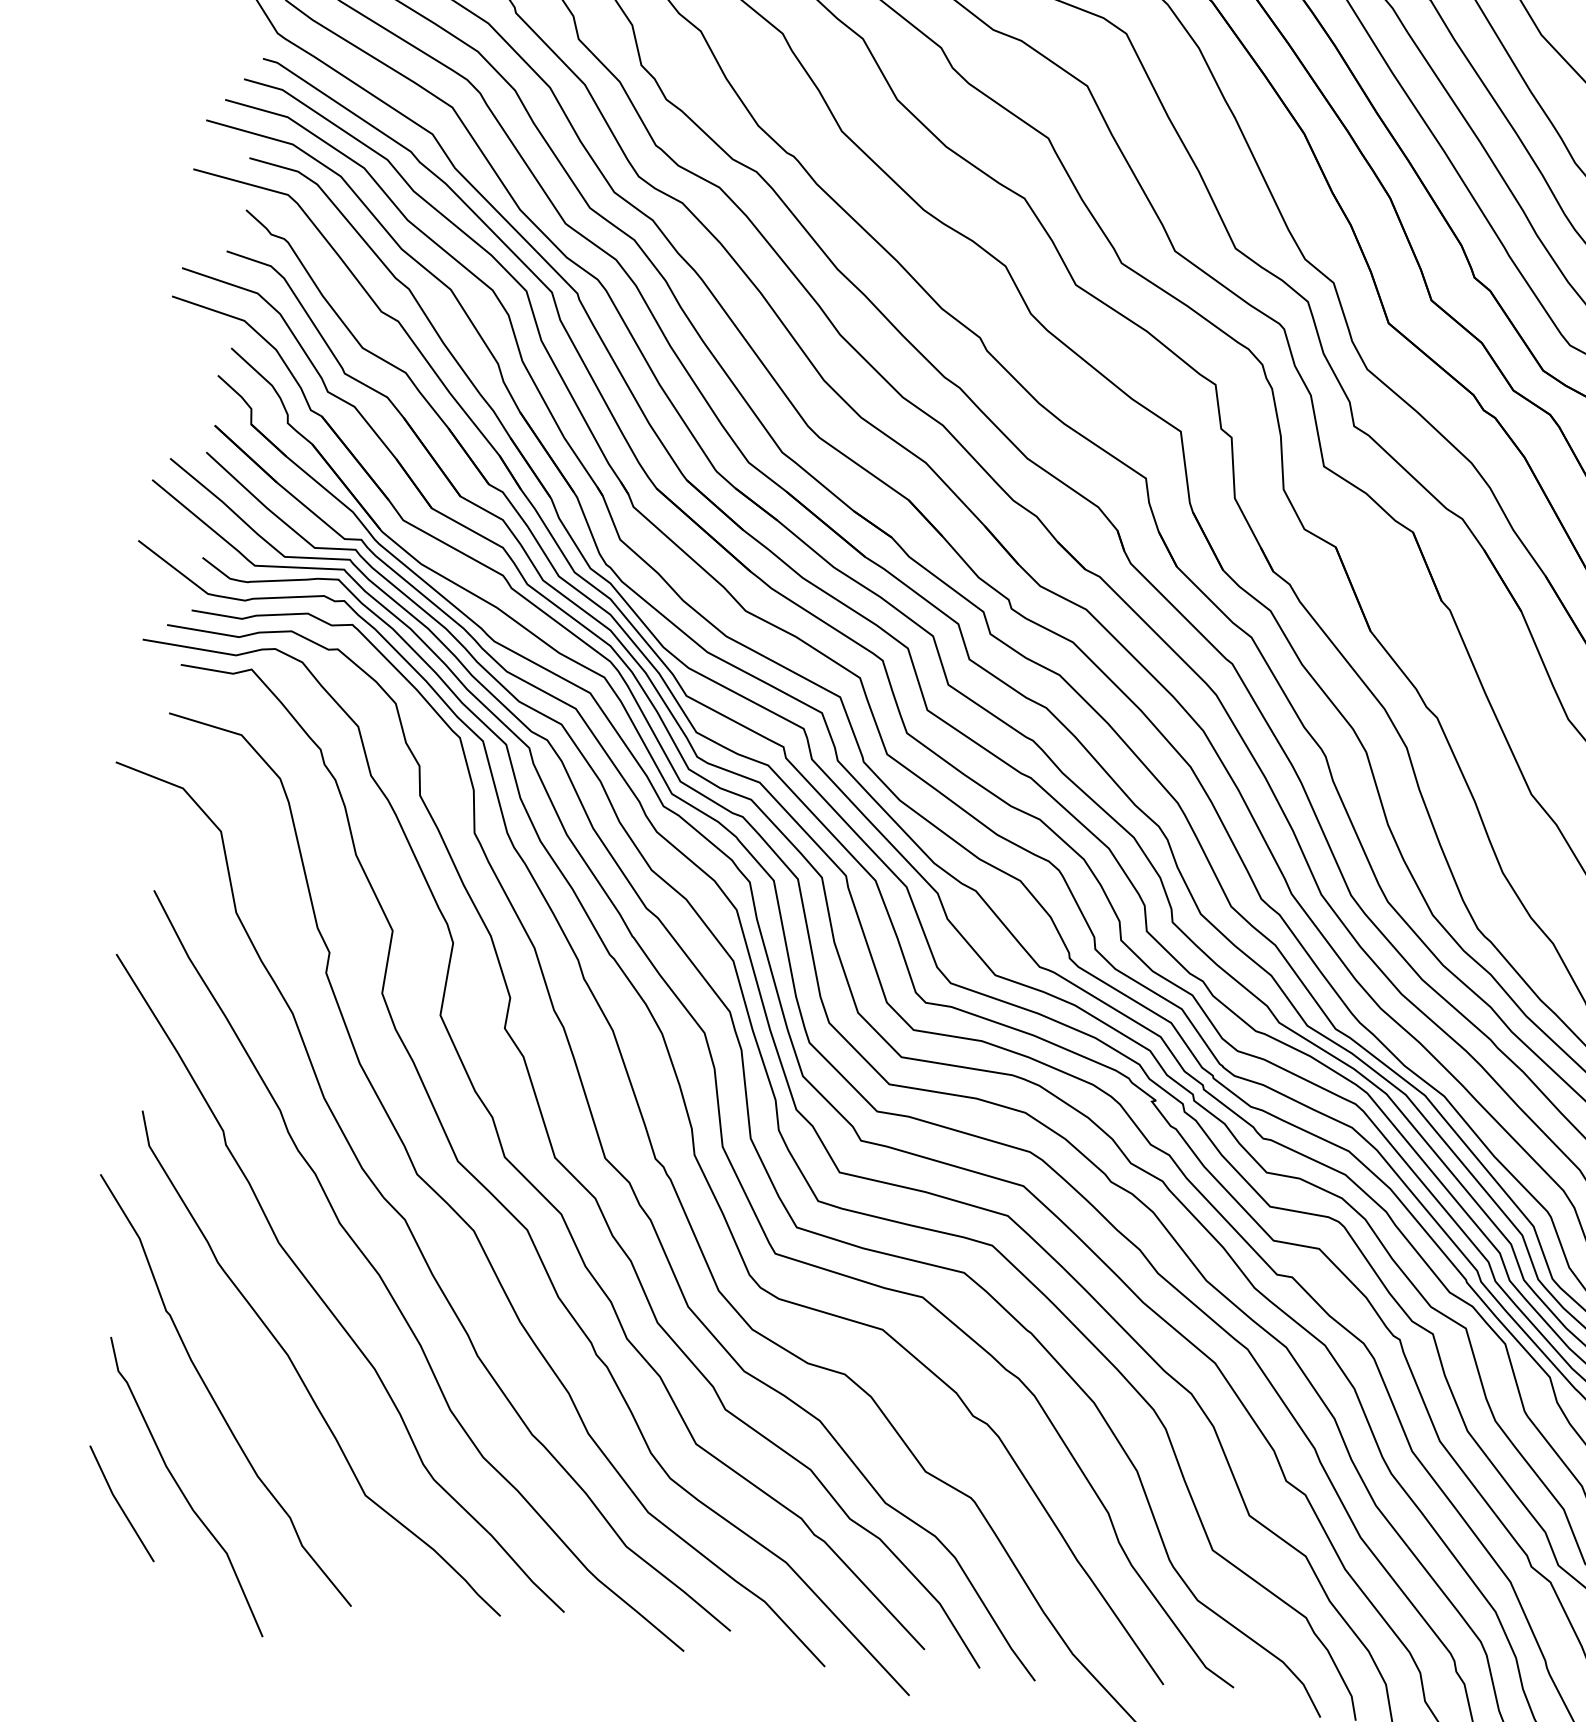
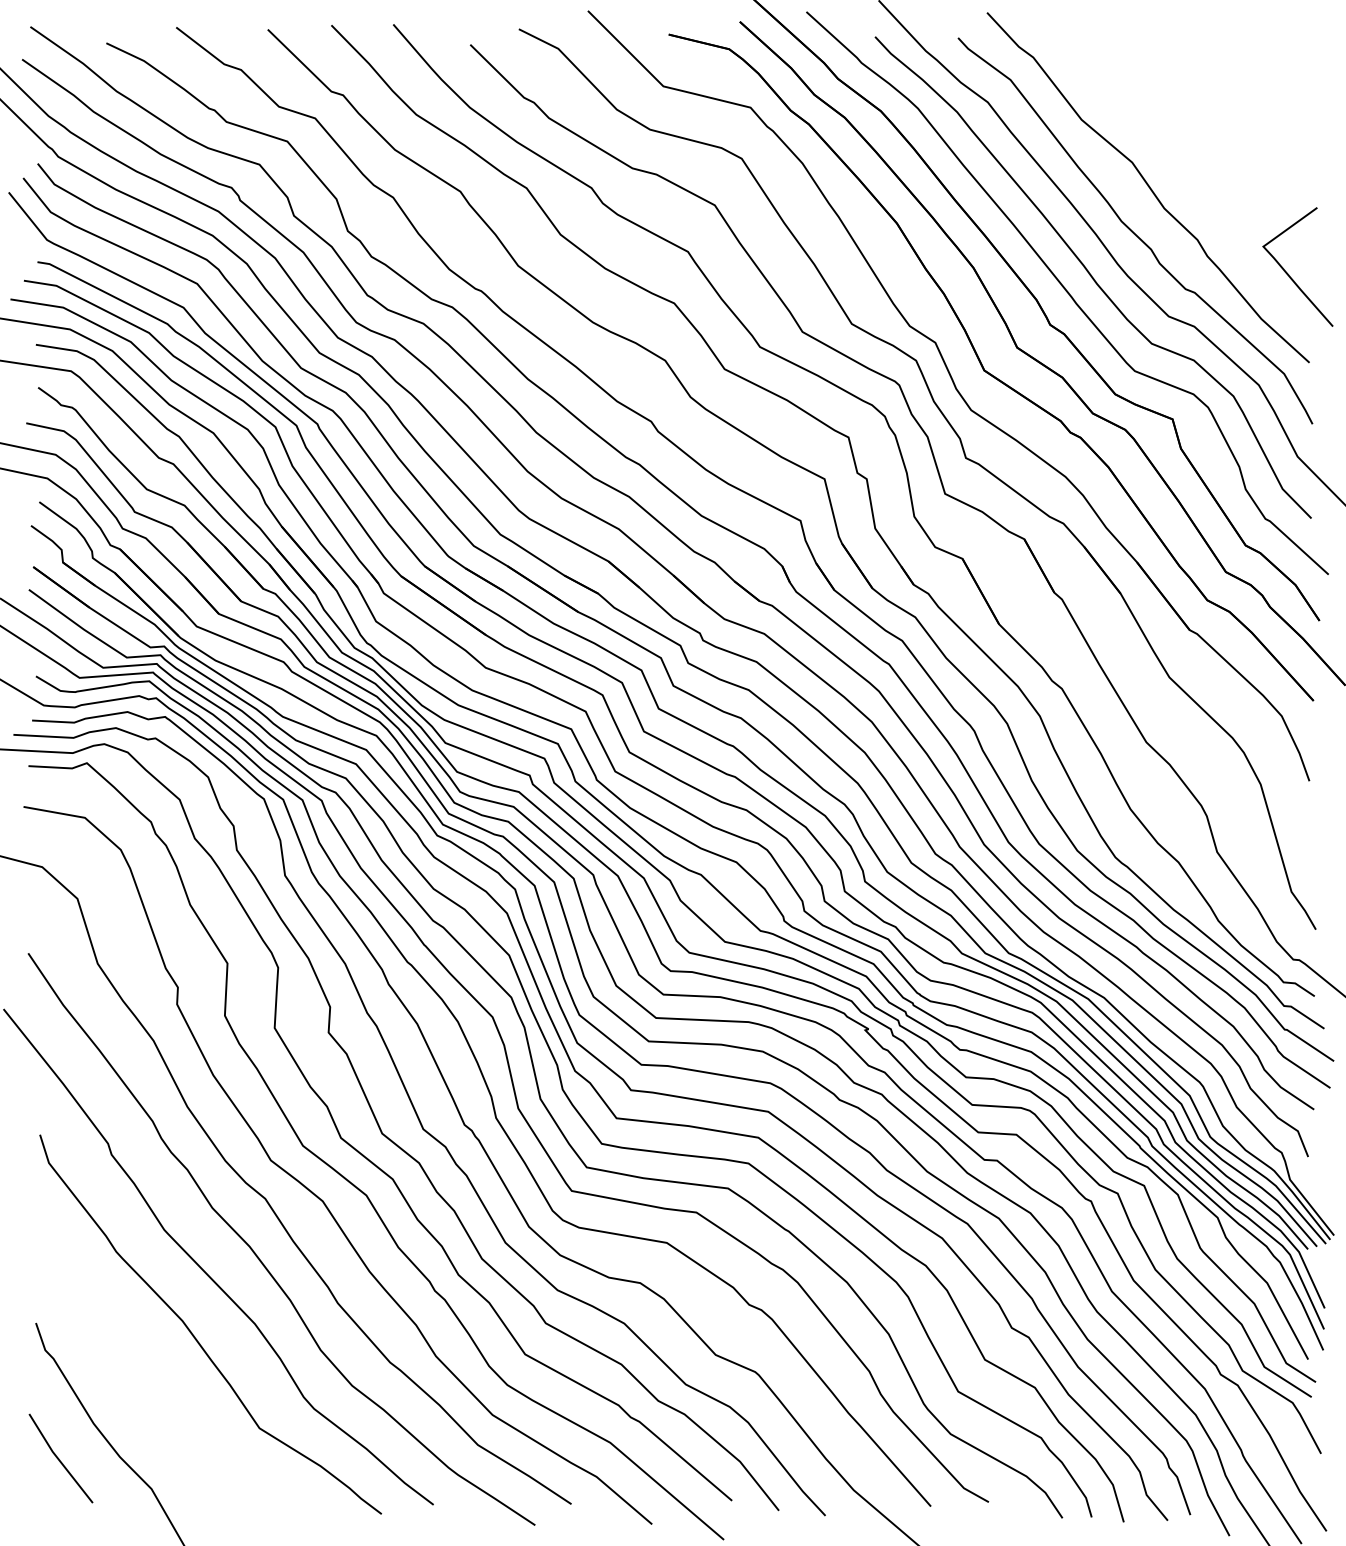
curve: (212, 1394) -> (124, 1360), removed

